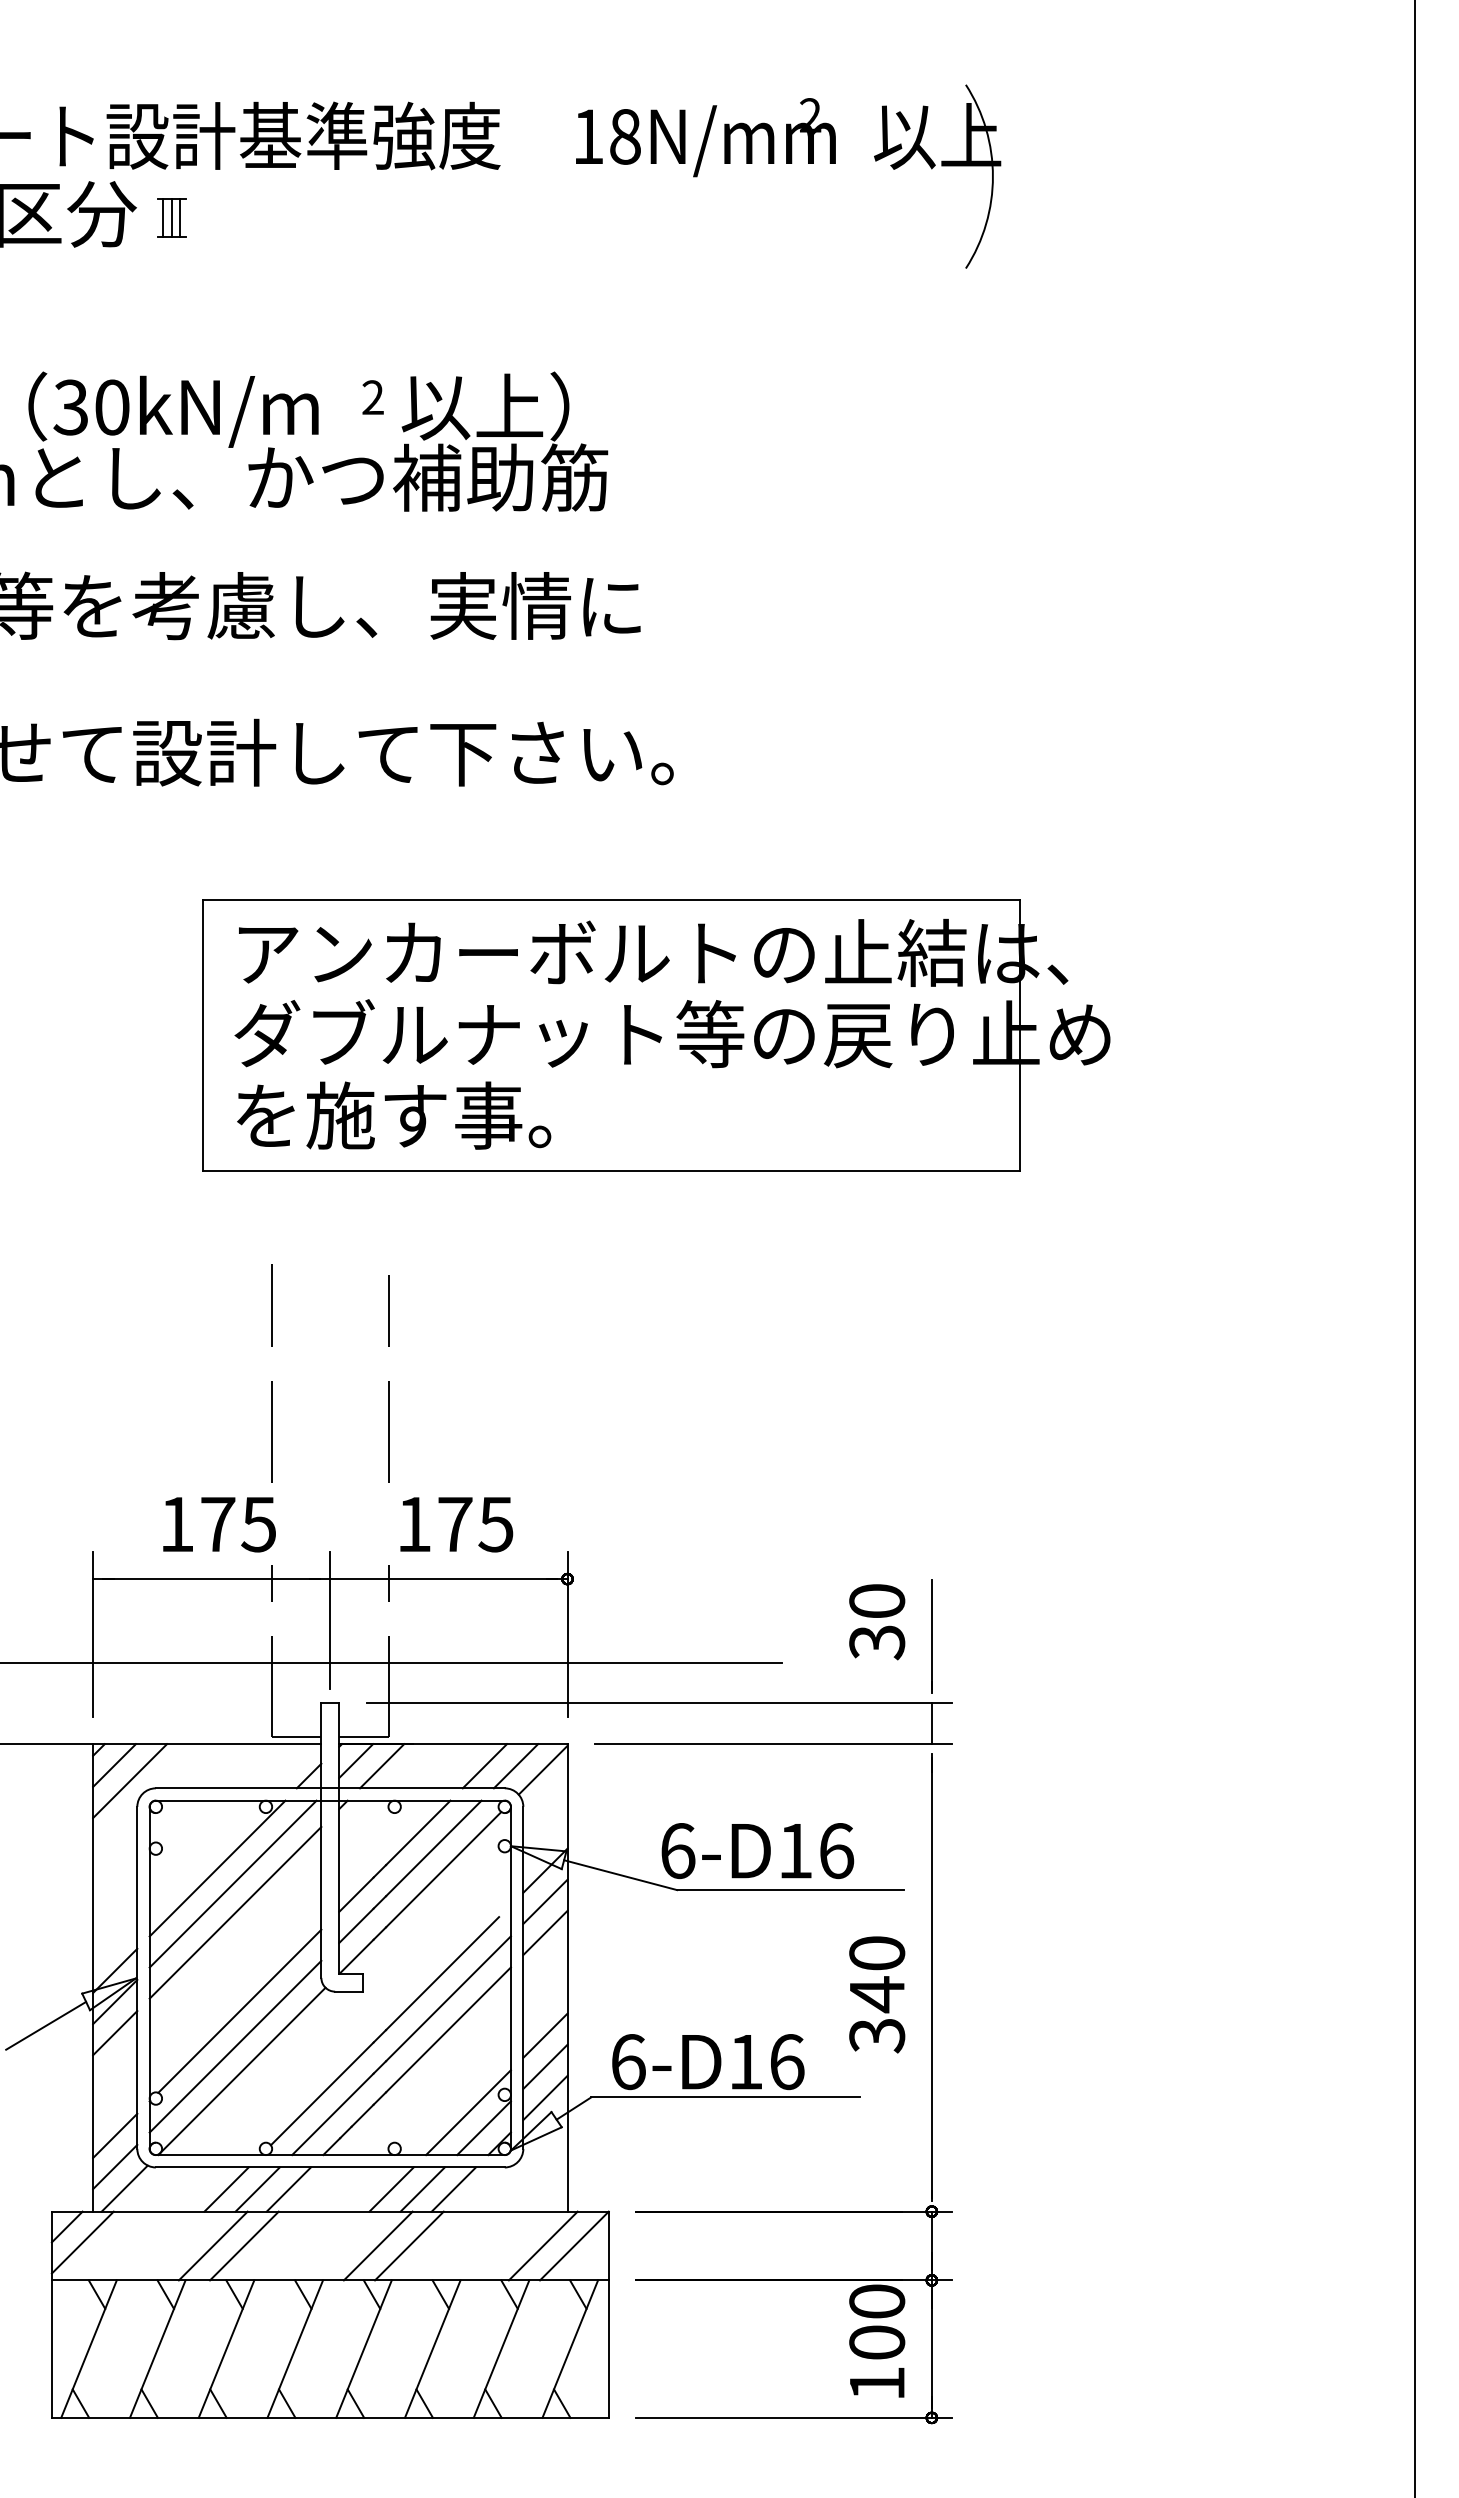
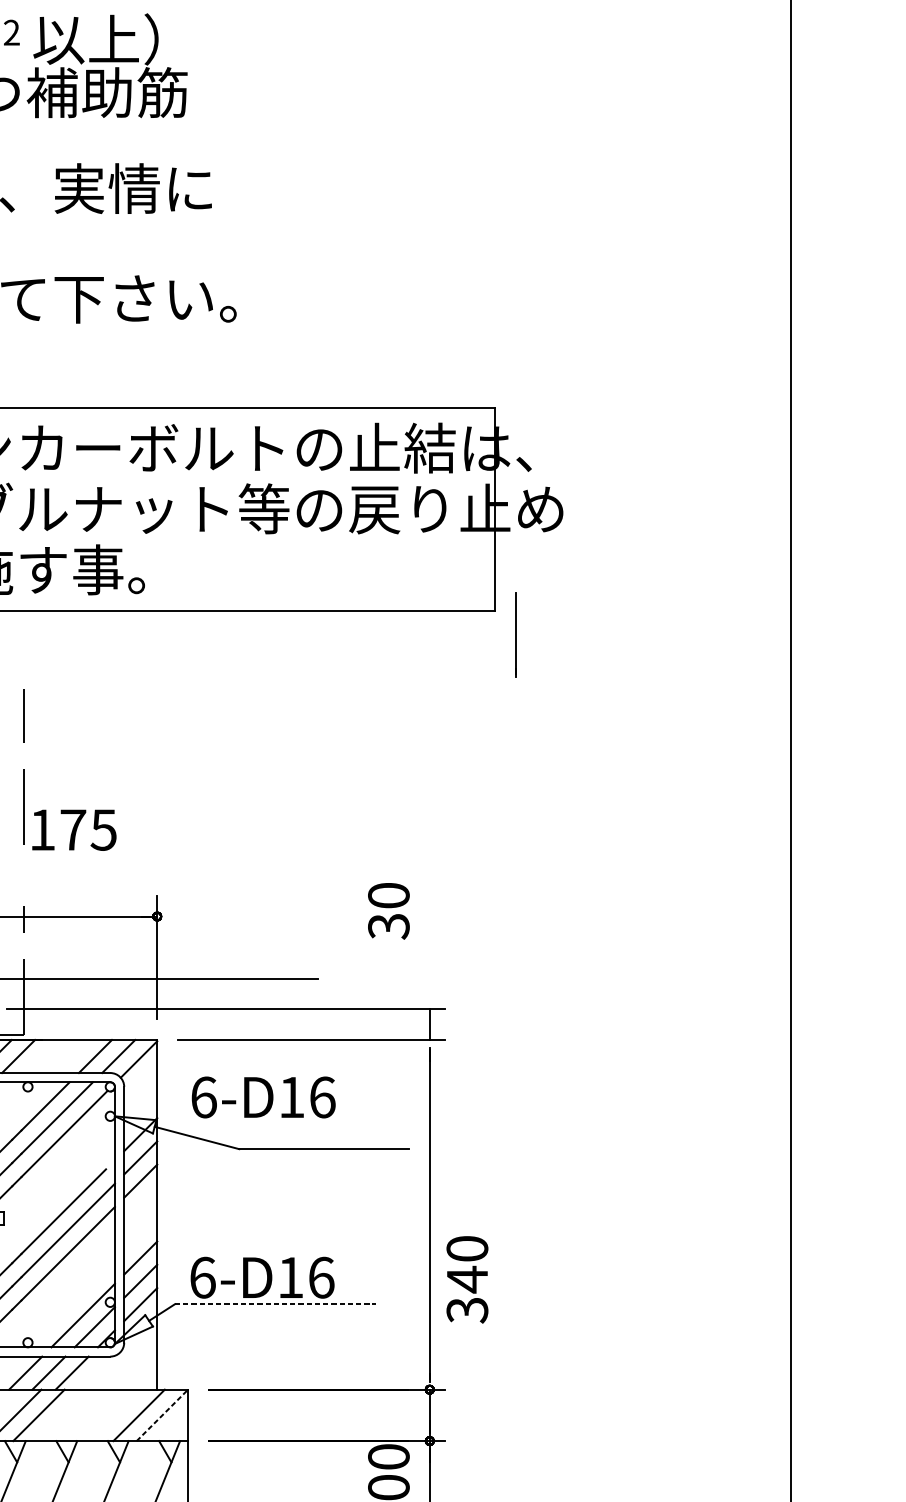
text: (456, 1524) -> (74, 830), moved
text: (877, 1622) -> (389, 911), moved
line: (931, 1636) -> (515, 634), moved
text: (757, 1850) -> (263, 1097), moved
text: (877, 1994) -> (467, 1279), moved
line: (726, 2097) -> (276, 1304), solid -> dashed
line: (574, 2246) -> (162, 1415), solid -> dashed

